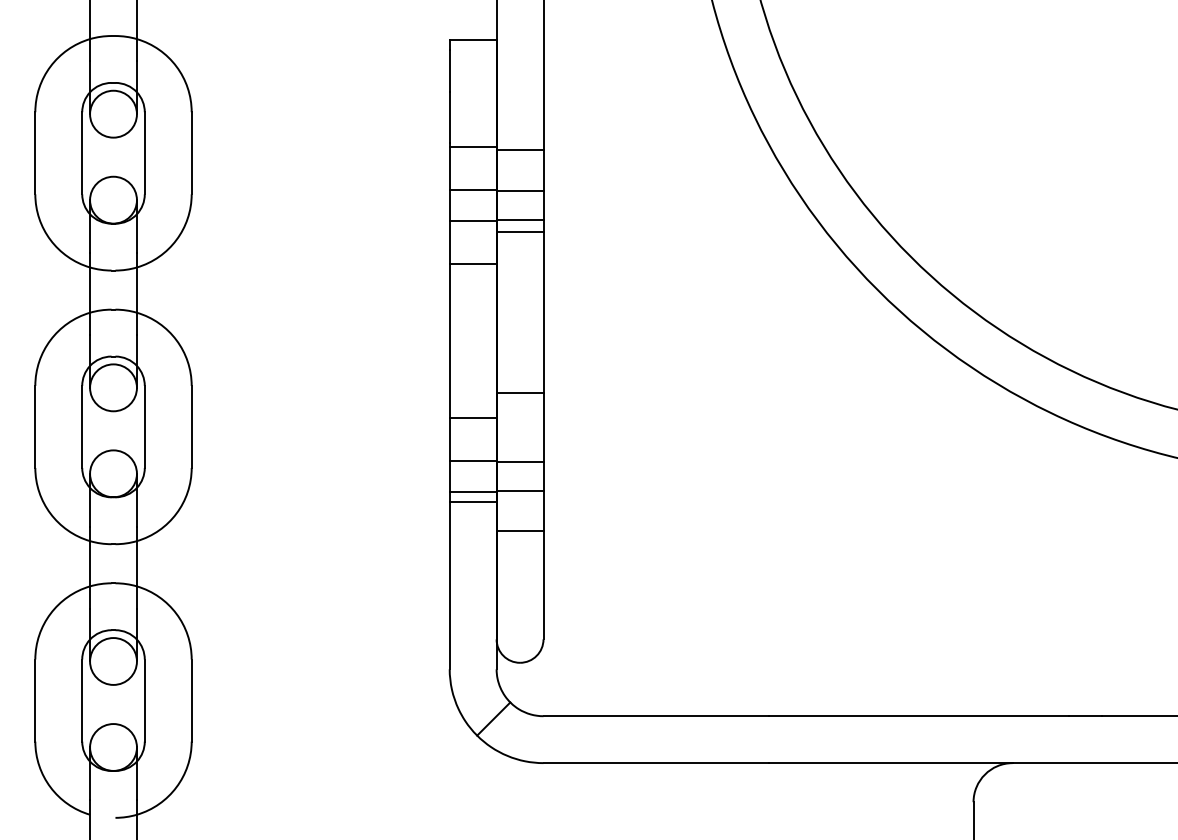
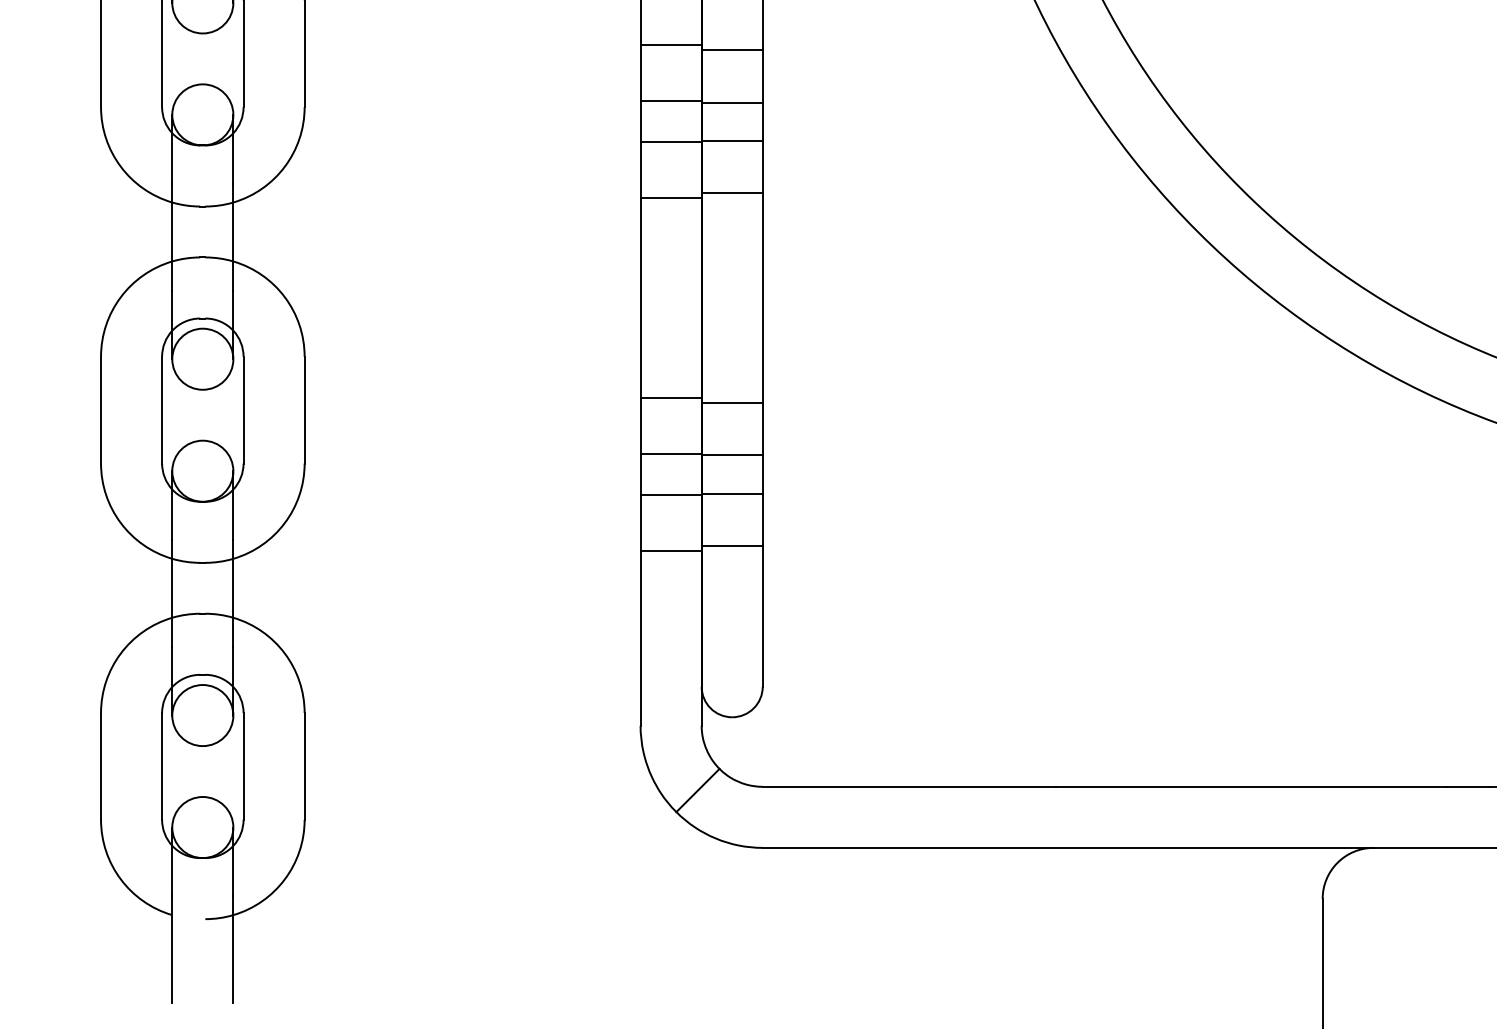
line: (519, 232) -> (731, 193), moved
line: (519, 393) -> (731, 403), moved
line: (472, 502) -> (670, 551), moved

